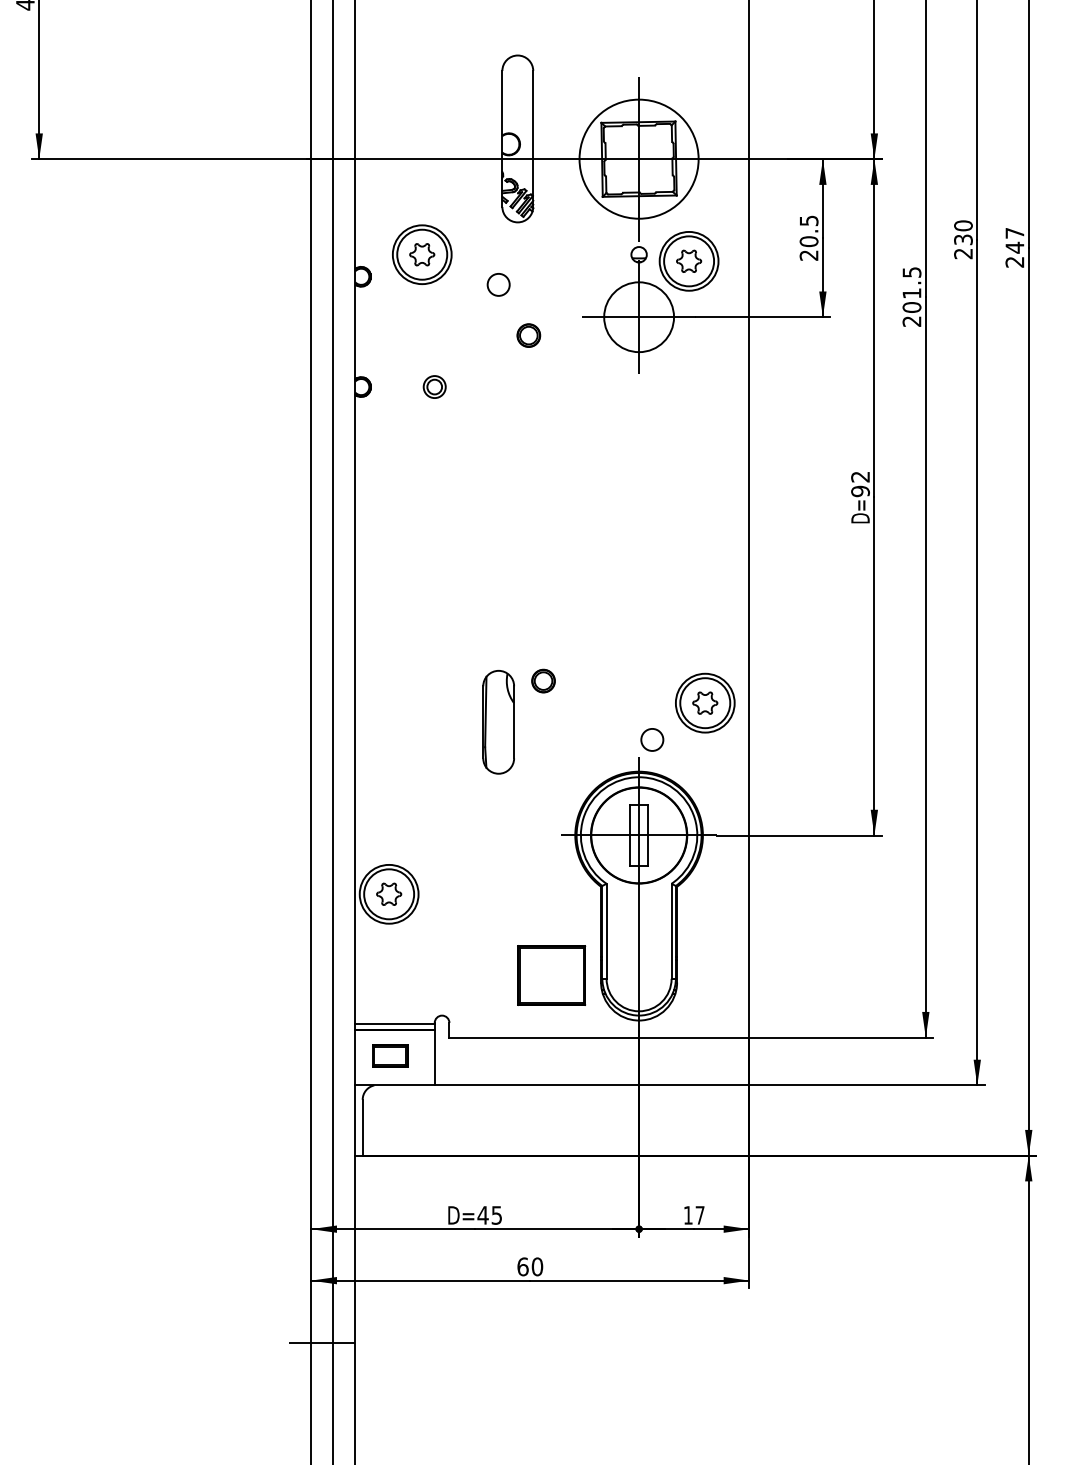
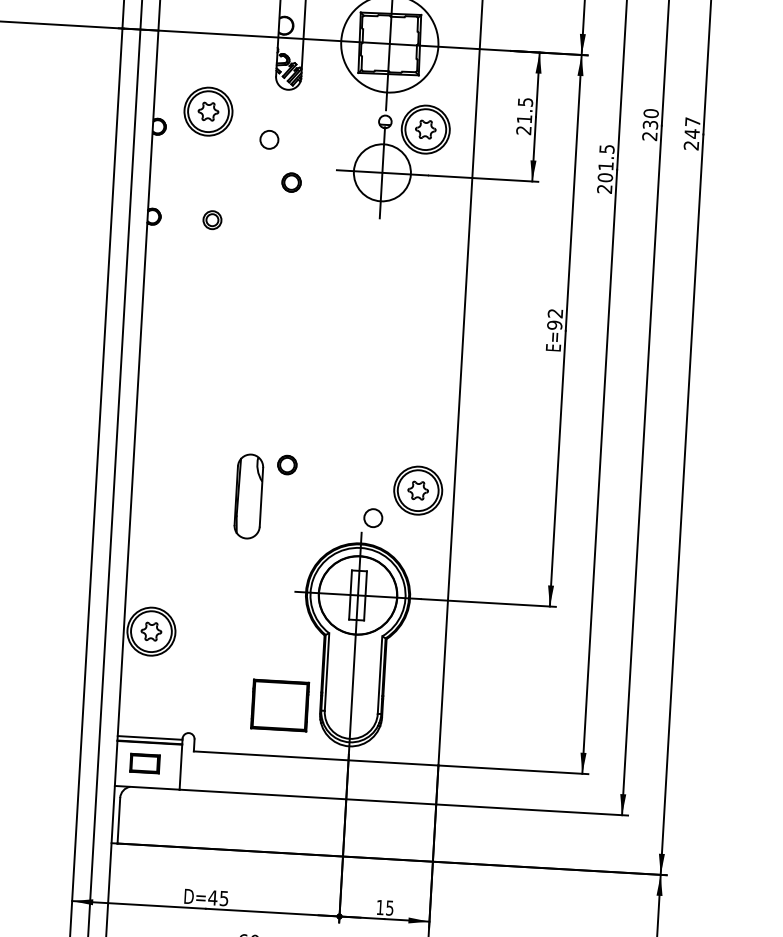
text: (808, 241) -> (524, 119), 20.5 -> 21.5
text: (860, 511) -> (553, 341), D= -> E=
text: (699, 1215) -> (389, 908), 17 -> 15

